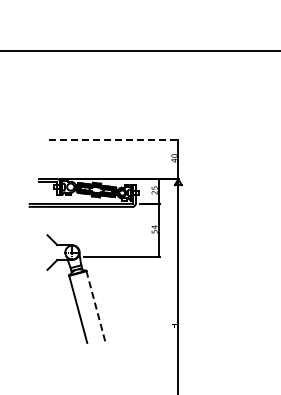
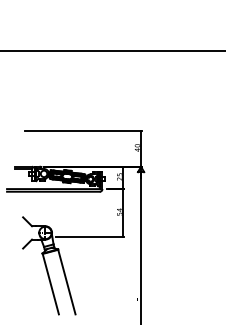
line: (114, 139) -> (83, 130), dashed -> solid
line: (96, 307) -> (67, 282), dashed -> solid

